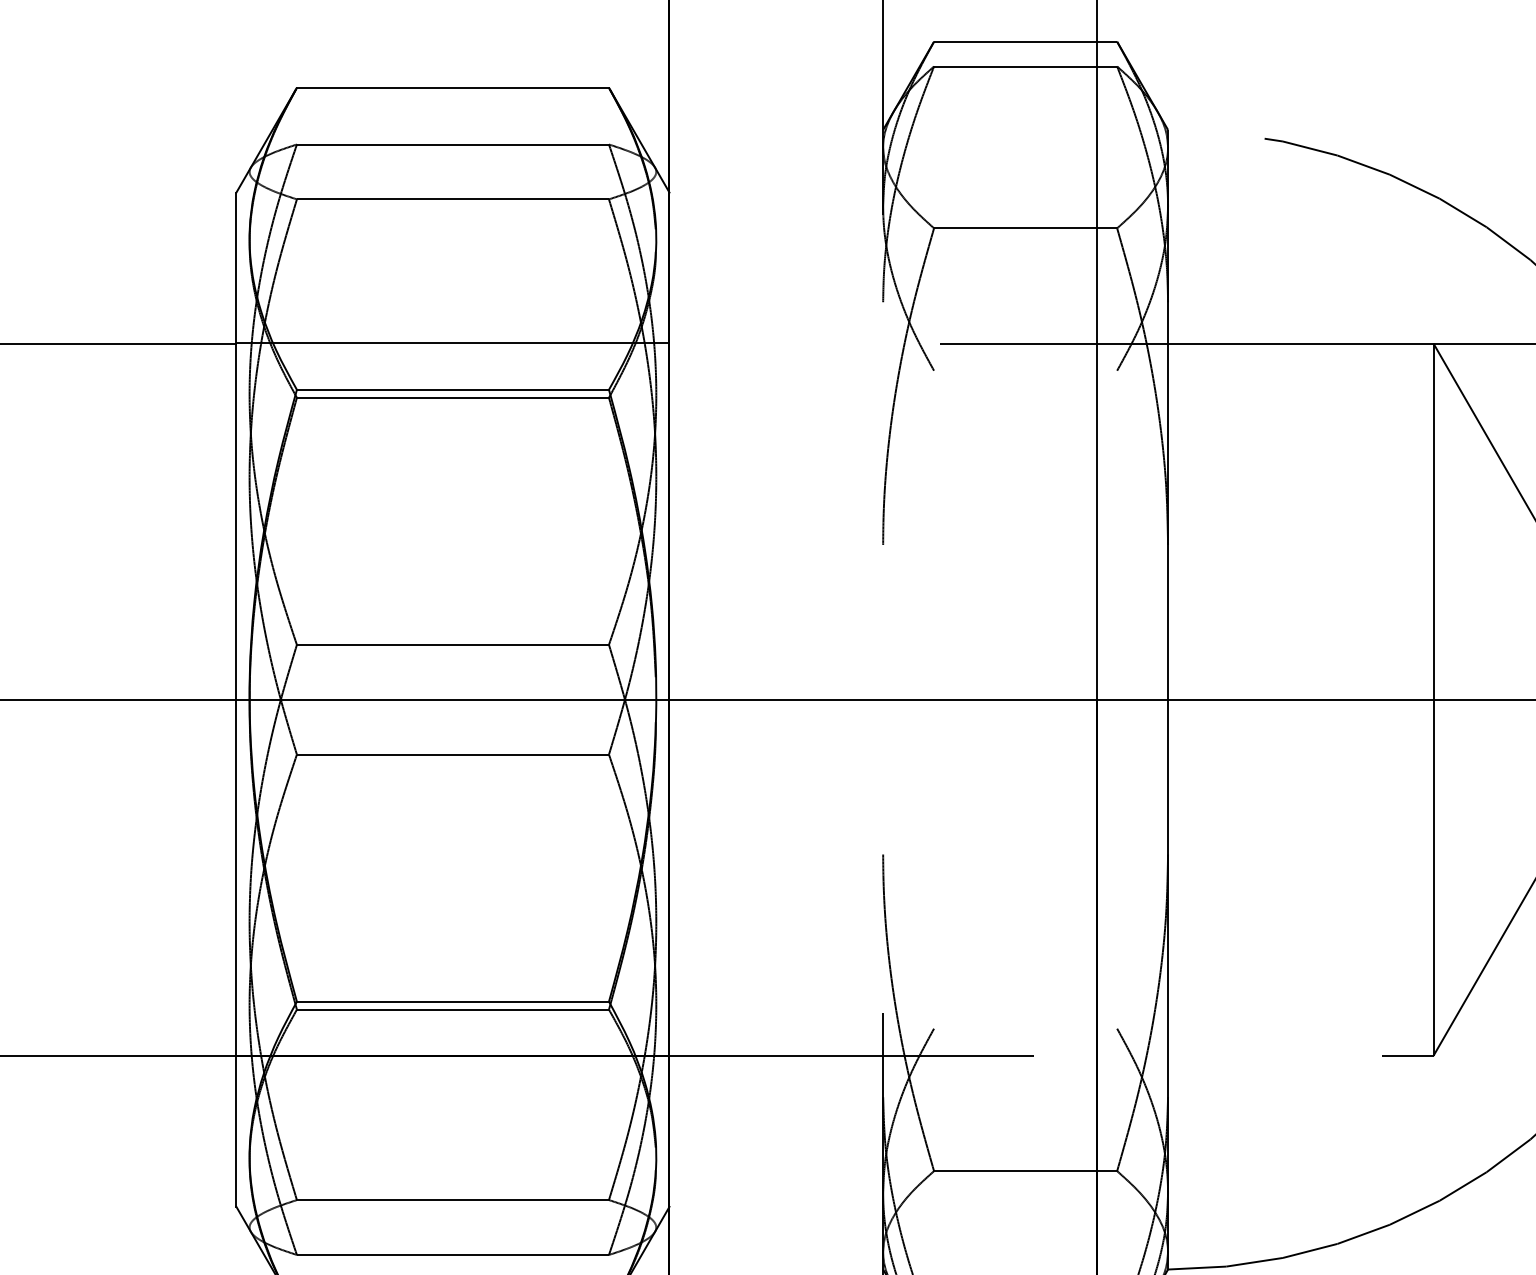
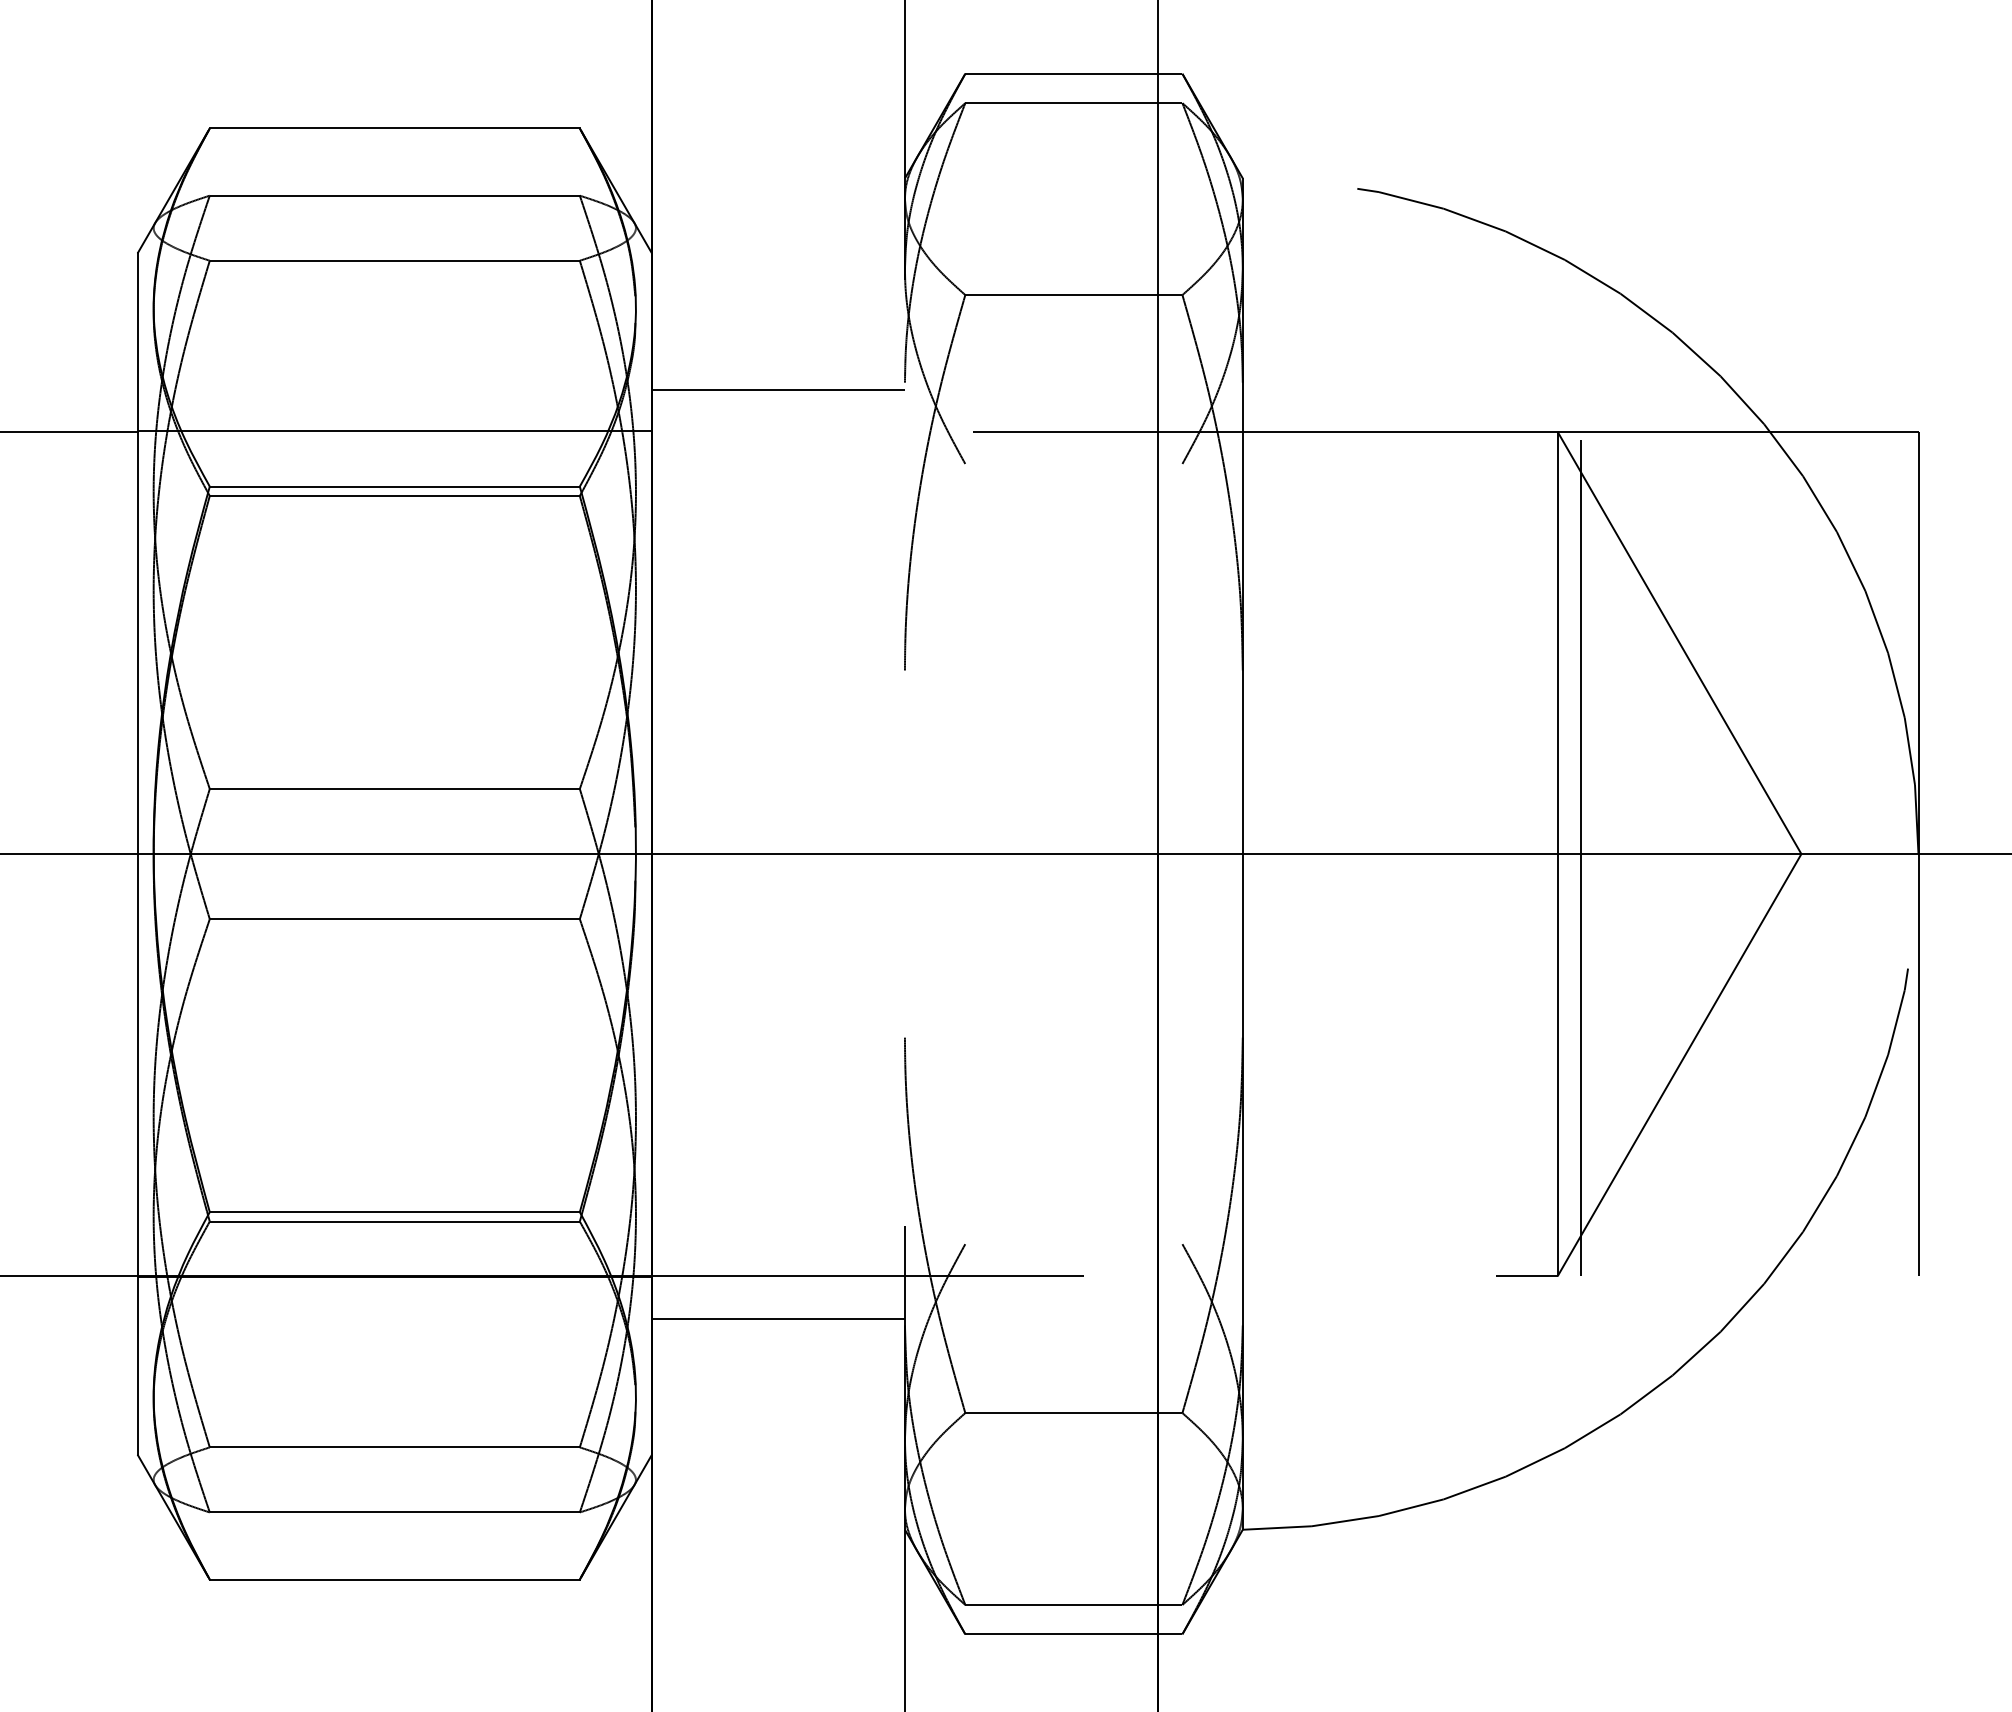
line: (775, 307) -> (777, 389), added
line: (1452, 703) -> (1580, 858), added
line: (775, 1091) -> (777, 1318), added

